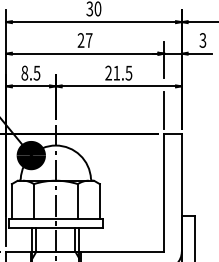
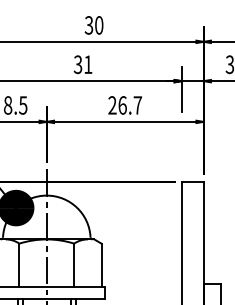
text: (84, 40) -> (82, 64), 27 -> 31
text: (122, 72) -> (129, 104), 21.5 -> 26.7
line: (164, 109) -> (182, 150), removed

